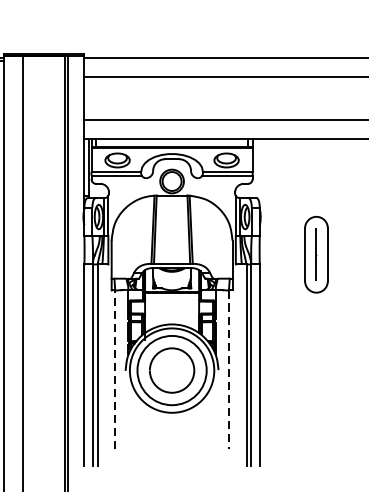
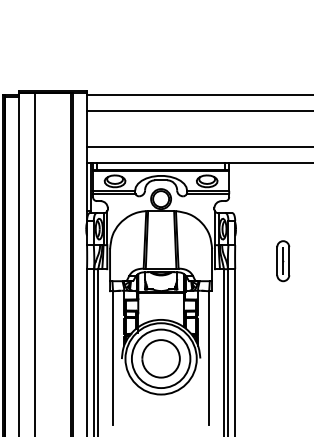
part: (316, 255) -> (283, 261), size x0.62
line: (115, 368) -> (113, 357), dashed -> solid
line: (229, 370) -> (209, 358), dashed -> solid

